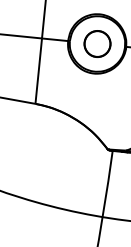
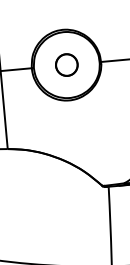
circle: (97, 43) -> (66, 64), size x0.7

